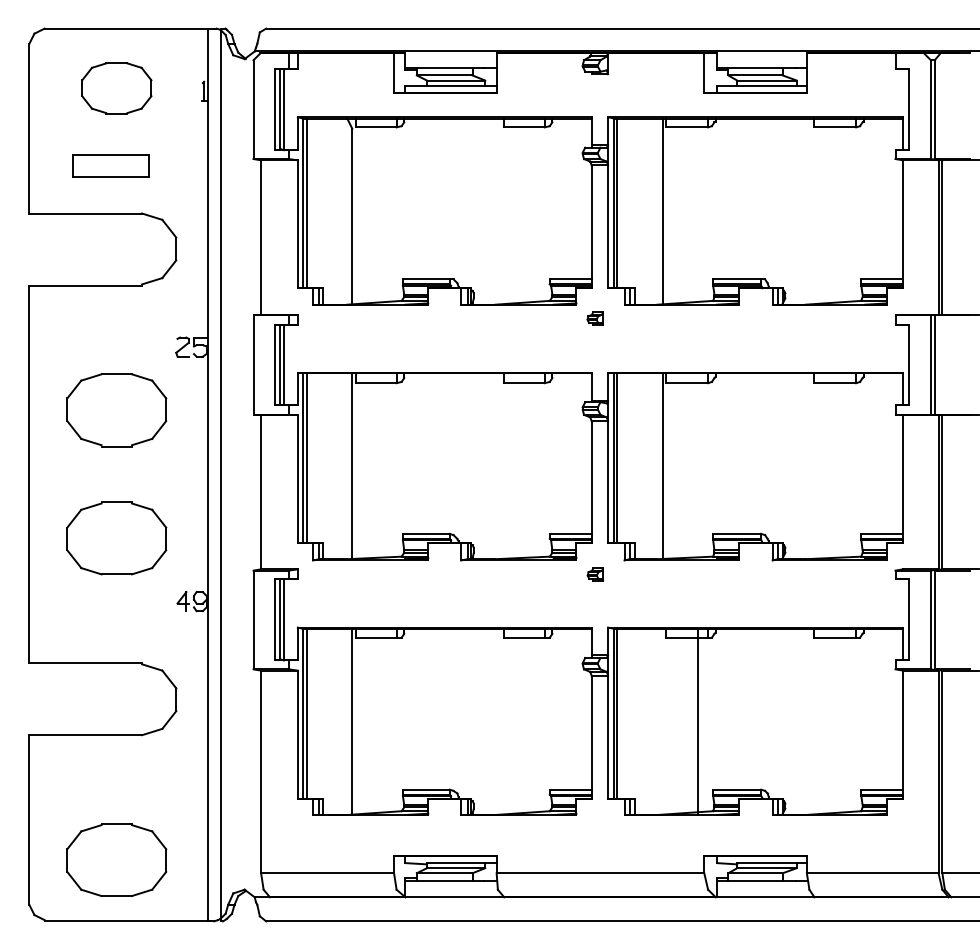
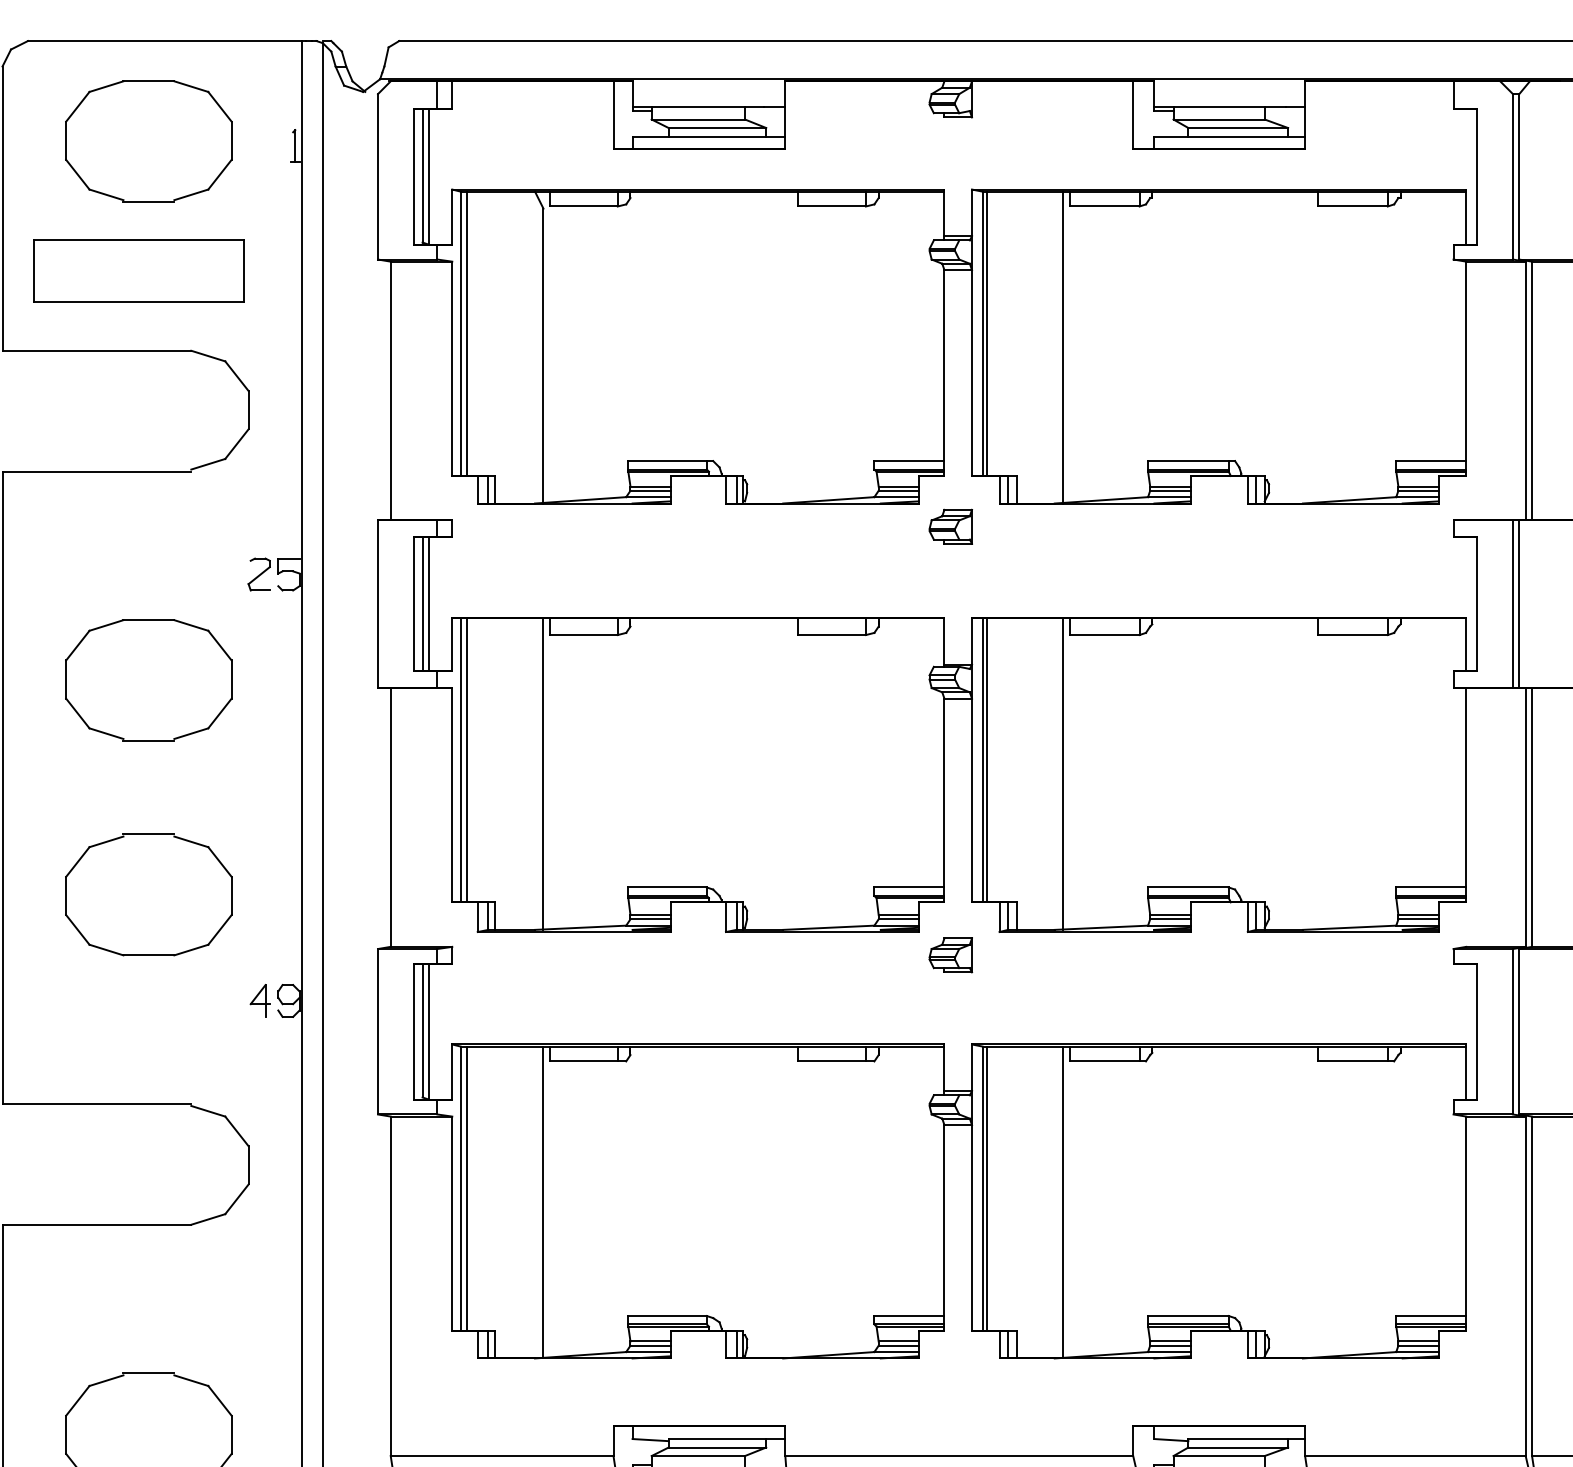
part: (116, 88) -> (148, 141), size x1.43
part: (110, 165) -> (138, 270), size x1.67
part: (594, 318) -> (949, 526), size x1.67
part: (595, 574) -> (950, 955), size x1.67
line: (697, 721) -> (1063, 1201), moved

